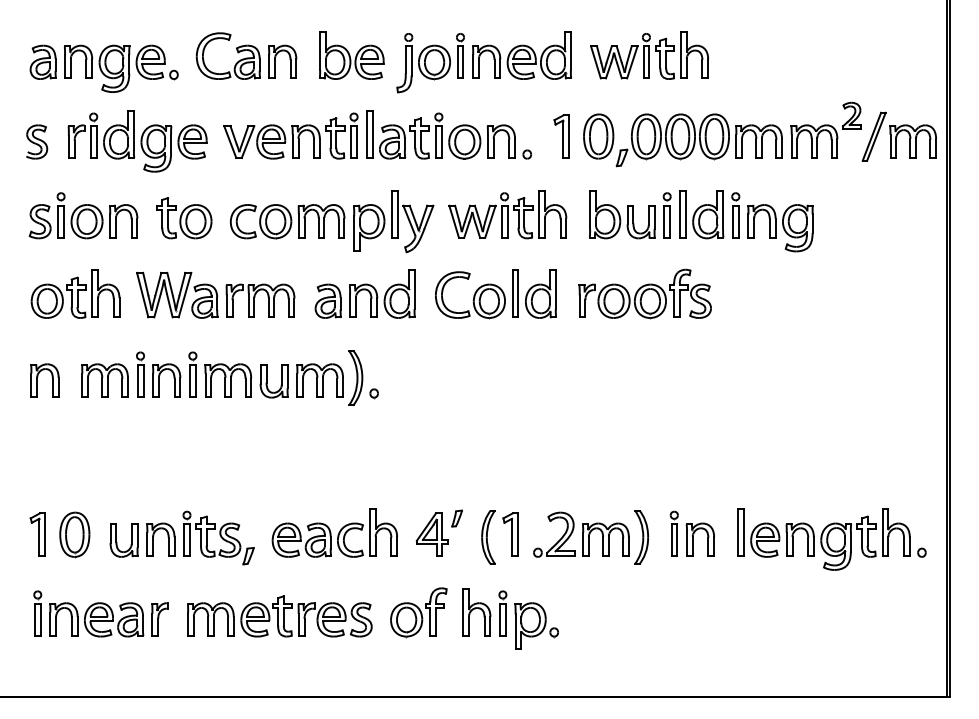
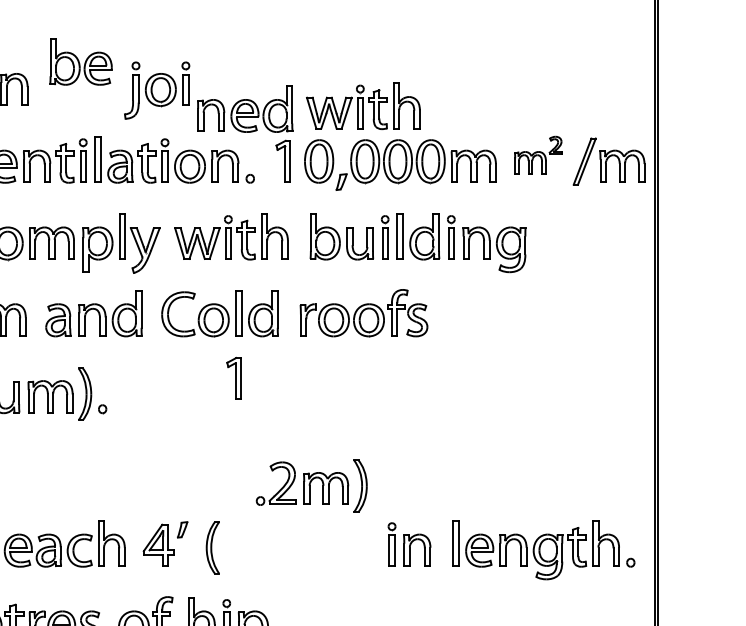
part: (351, 55) -> (80, 62), moved
part: (521, 55) -> (244, 109), moved
part: (649, 55) -> (363, 106), moved
part: (825, 129) -> (537, 154), size x0.7
part: (510, 534) -> (234, 378), moved
part: (590, 537) -> (311, 486), moved

